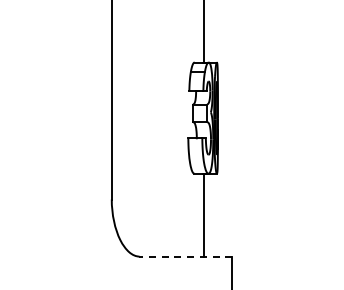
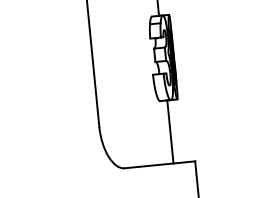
line: (185, 256) -> (159, 164), dashed -> solid

